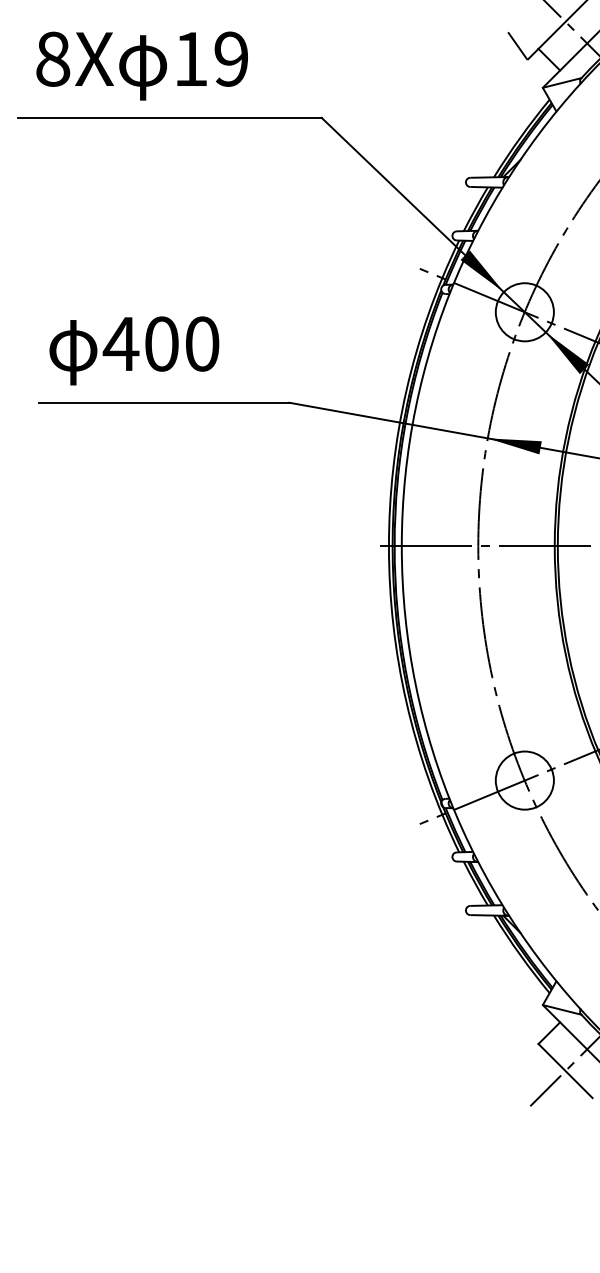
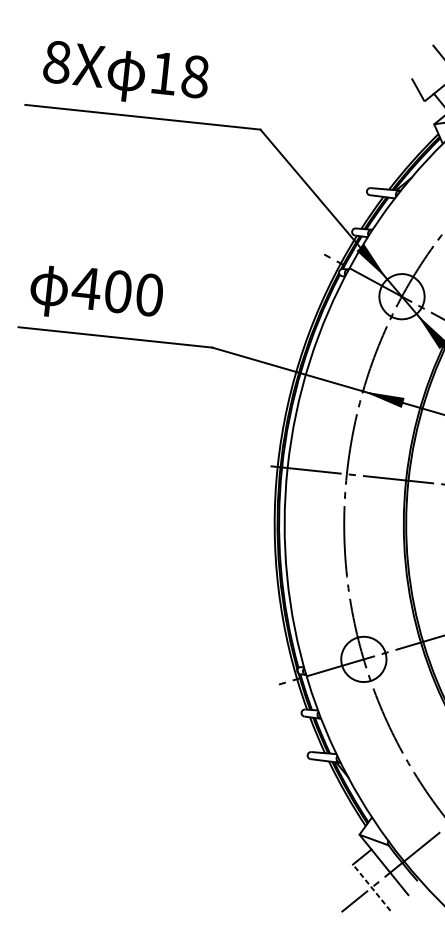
text: (231, 58) -> (195, 76), 19 -> 18
line: (565, 1070) -> (371, 887), solid -> dashed

